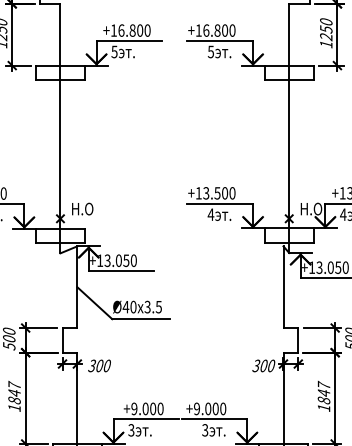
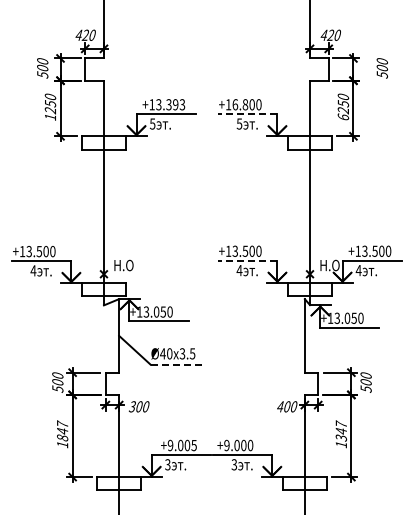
text: (134, 30) -> (170, 104), +16.800 -> +13.393
line: (219, 41) -> (247, 114), solid -> dashed
text: (326, 43) -> (343, 116), 1250 -> 6250
line: (219, 203) -> (247, 260), solid -> dashed
line: (142, 318) -> (177, 364), solid -> dashed
text: (255, 365) -> (279, 406), 300 -> 400
text: (323, 400) -> (340, 437), 1847 -> 1347
text: (159, 408) -> (193, 445), +9.000 -> +9.005

